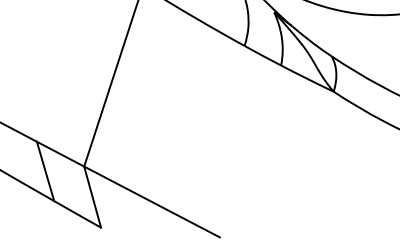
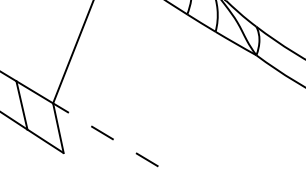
line: (152, 201) -> (106, 134), solid -> dashed

